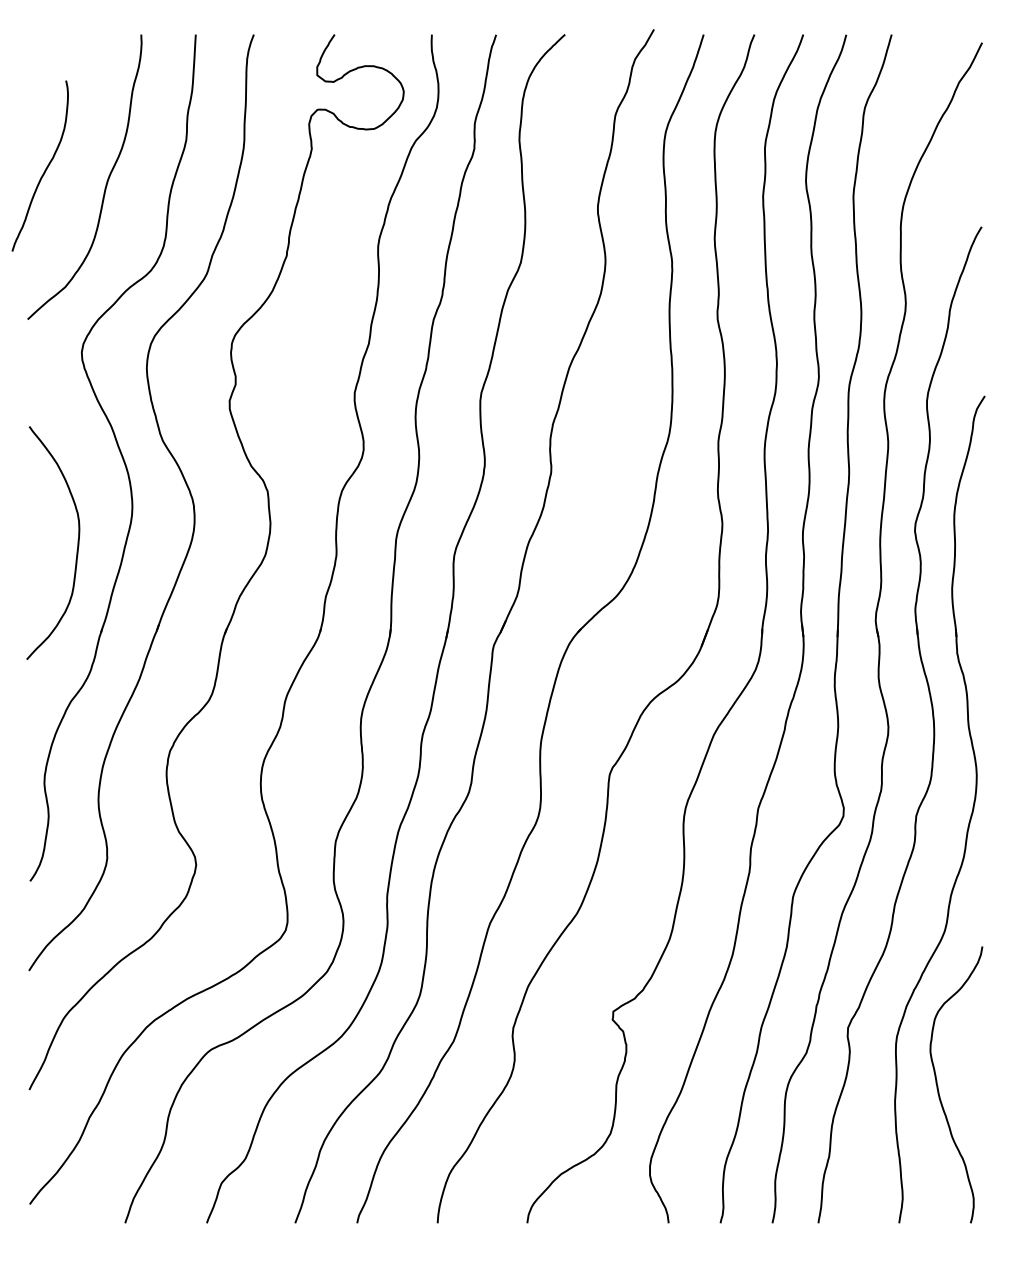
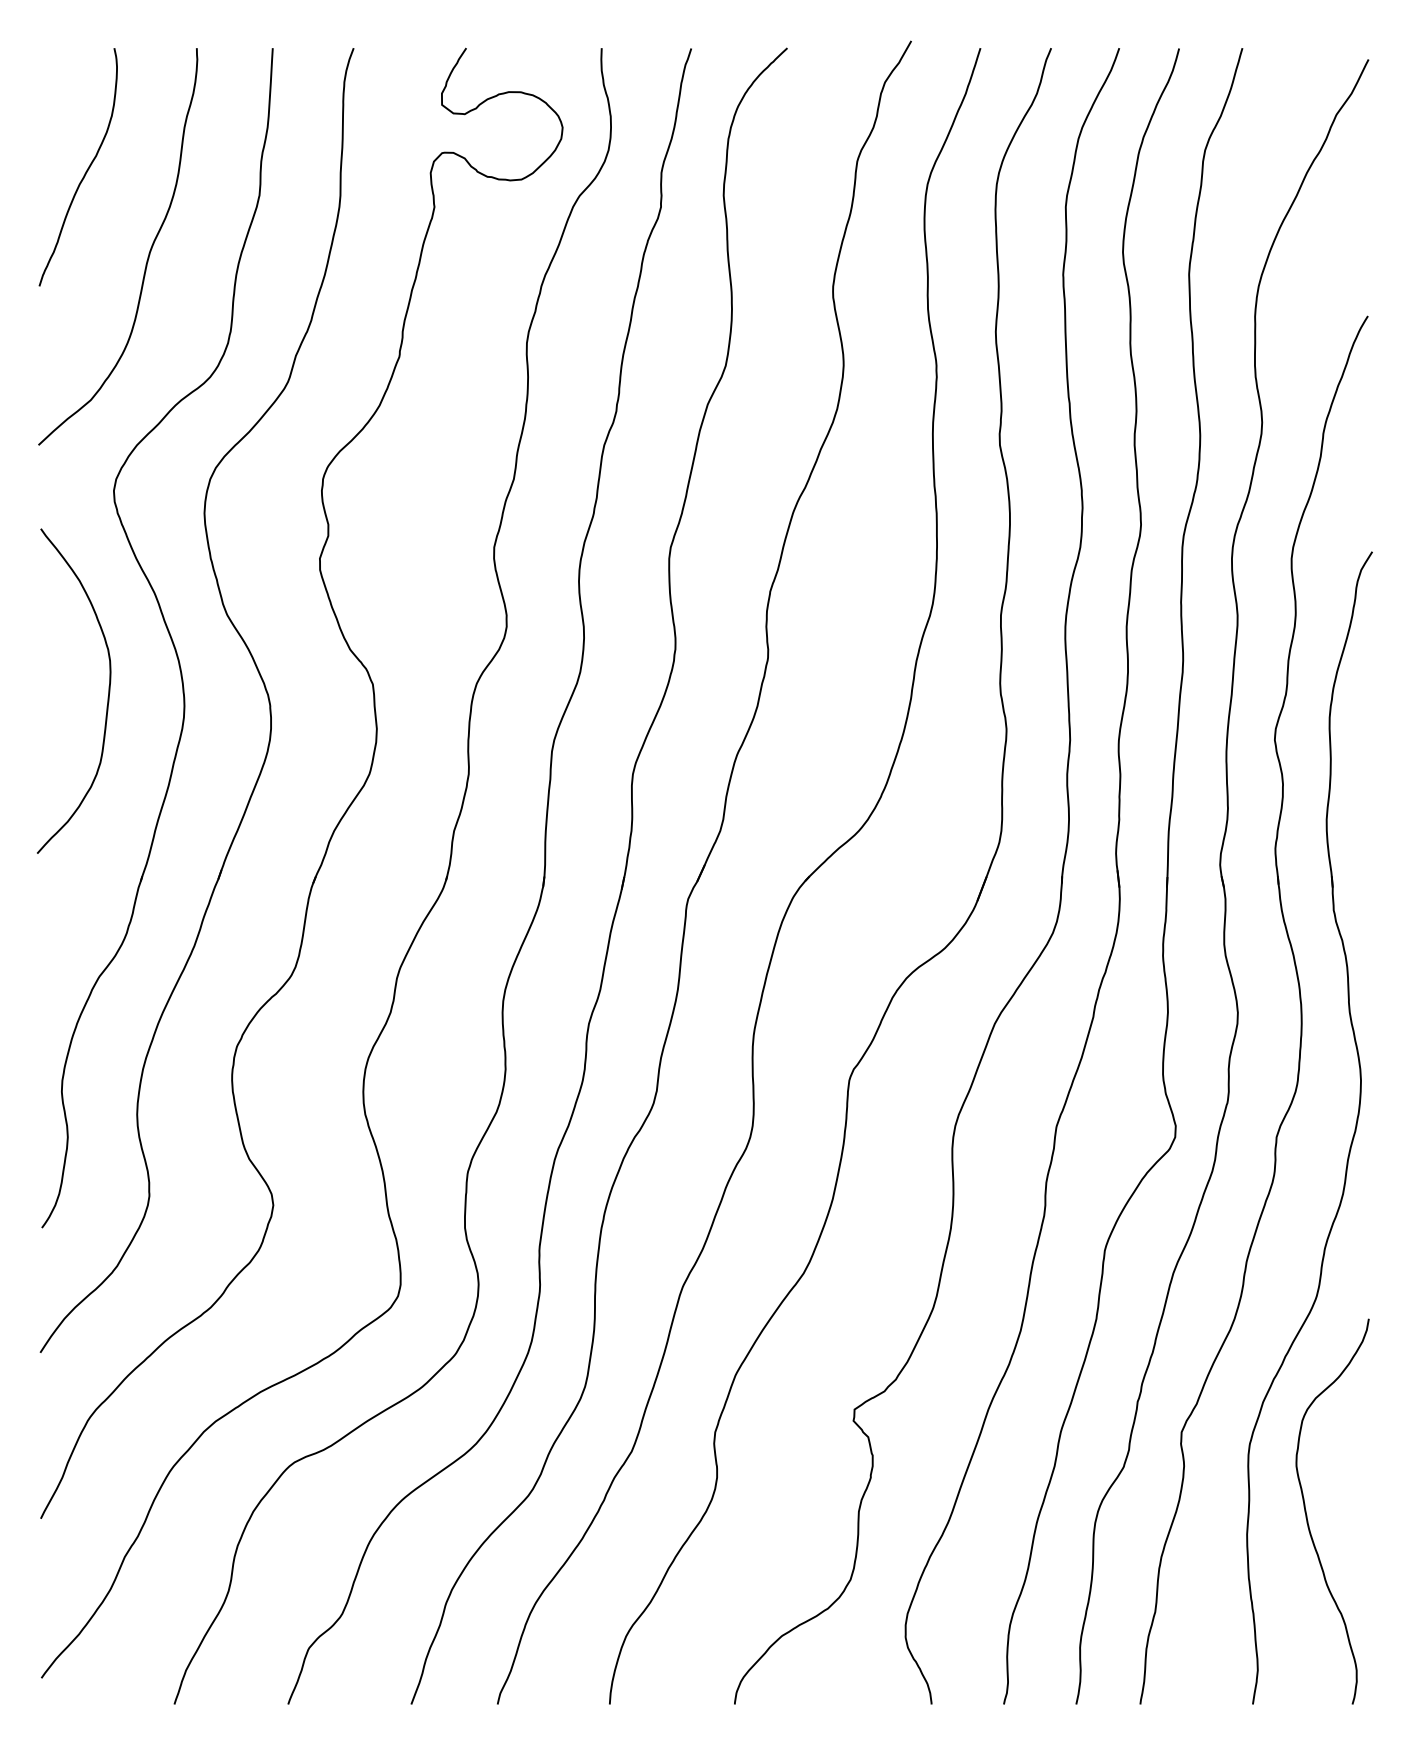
curve: (45, 168) -> (85, 170), moved
curve: (77, 542) -> (107, 690), moved

